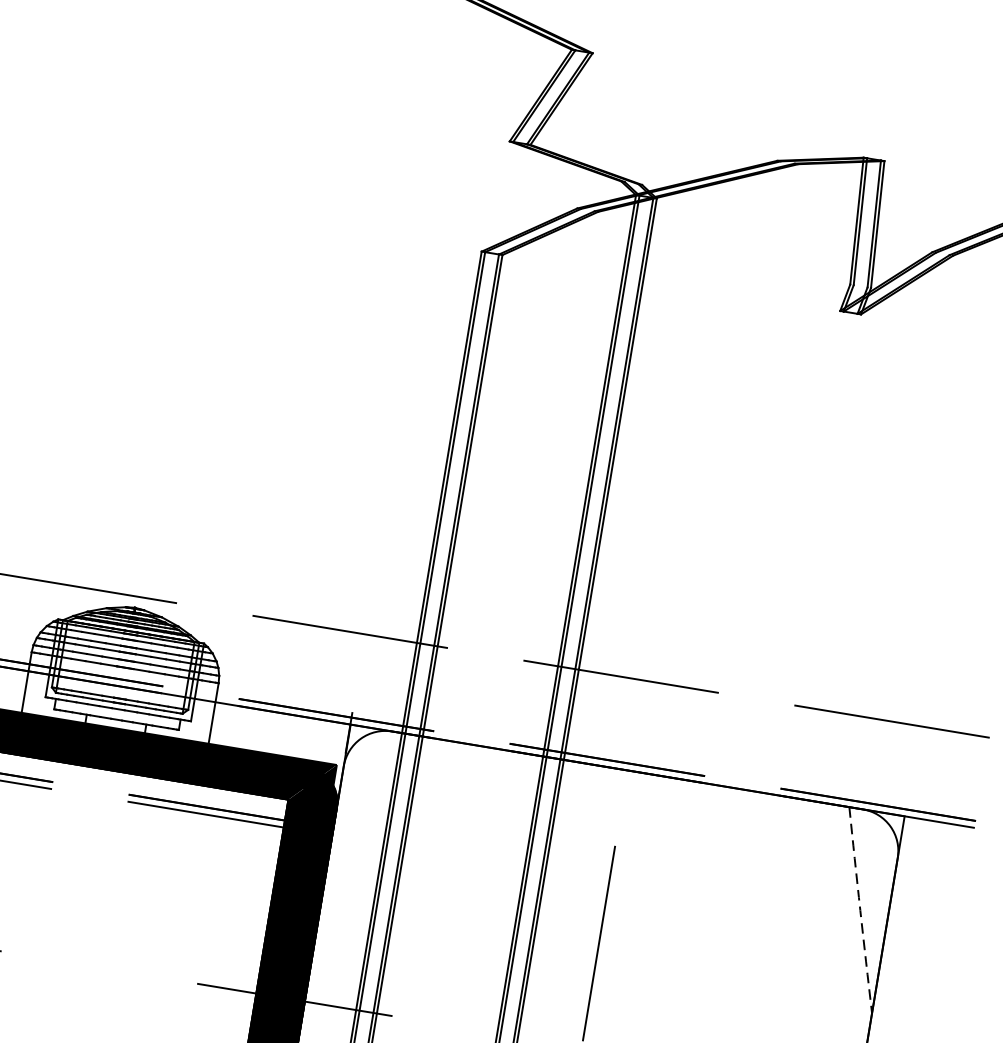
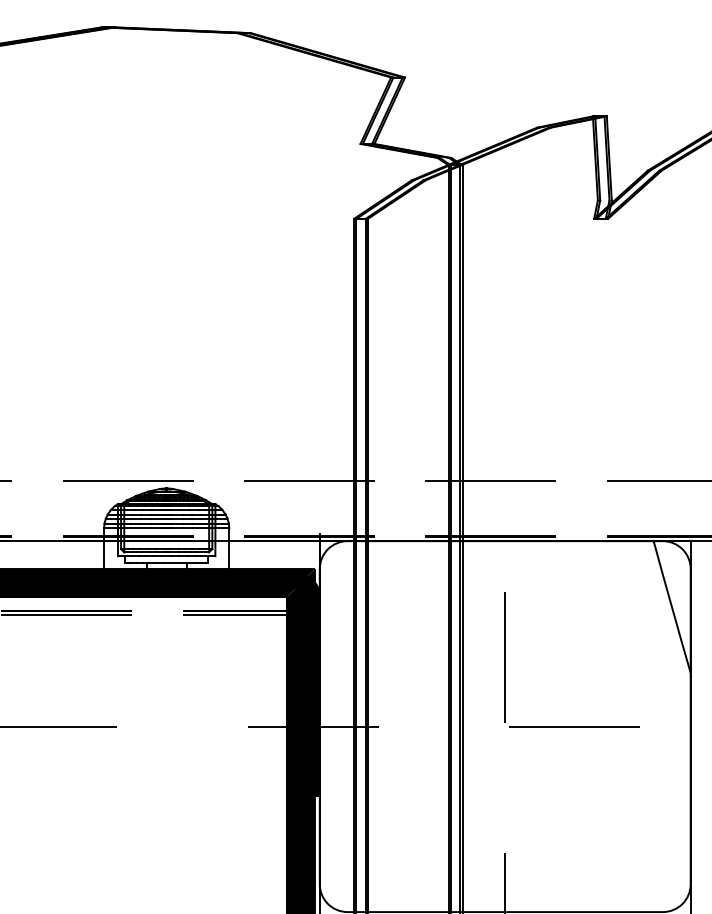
arc: (859, 910) -> (671, 607), dashed -> solid

